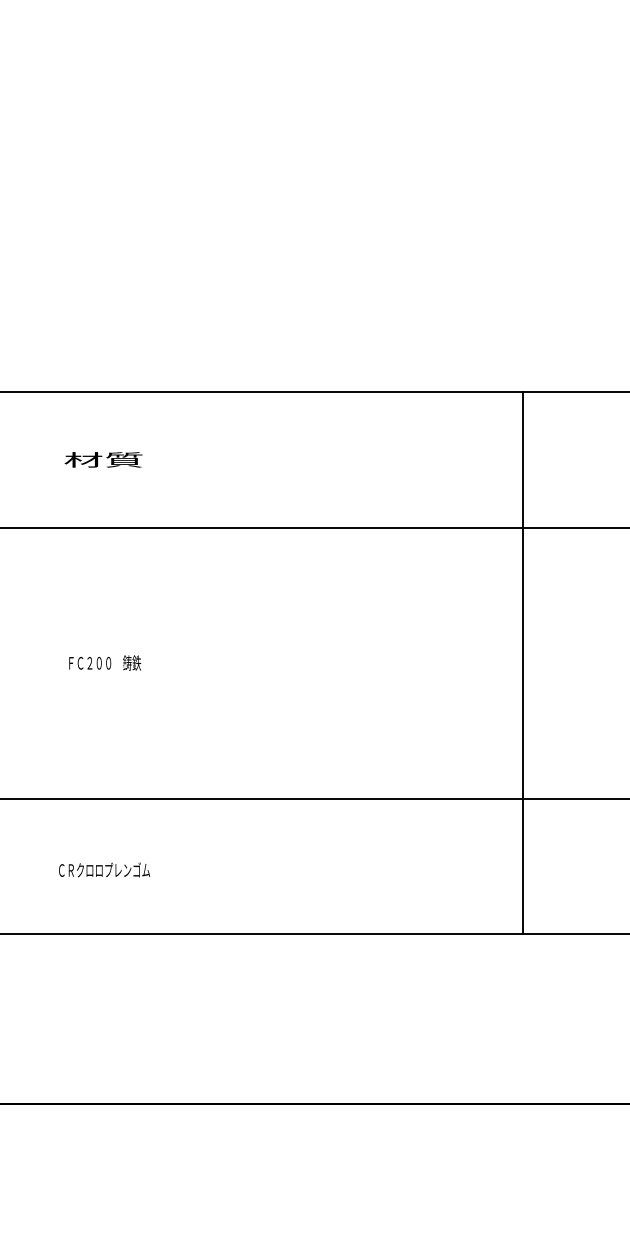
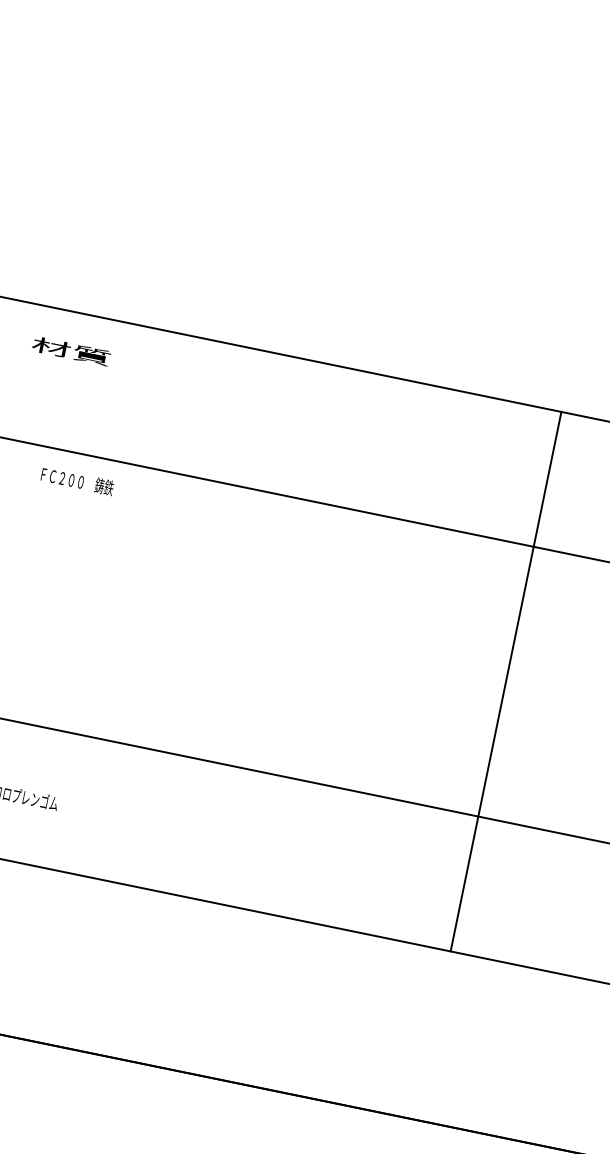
text: (103, 459) -> (71, 350), moved
text: (105, 662) -> (77, 480), moved
line: (522, 663) -> (505, 681), moved

